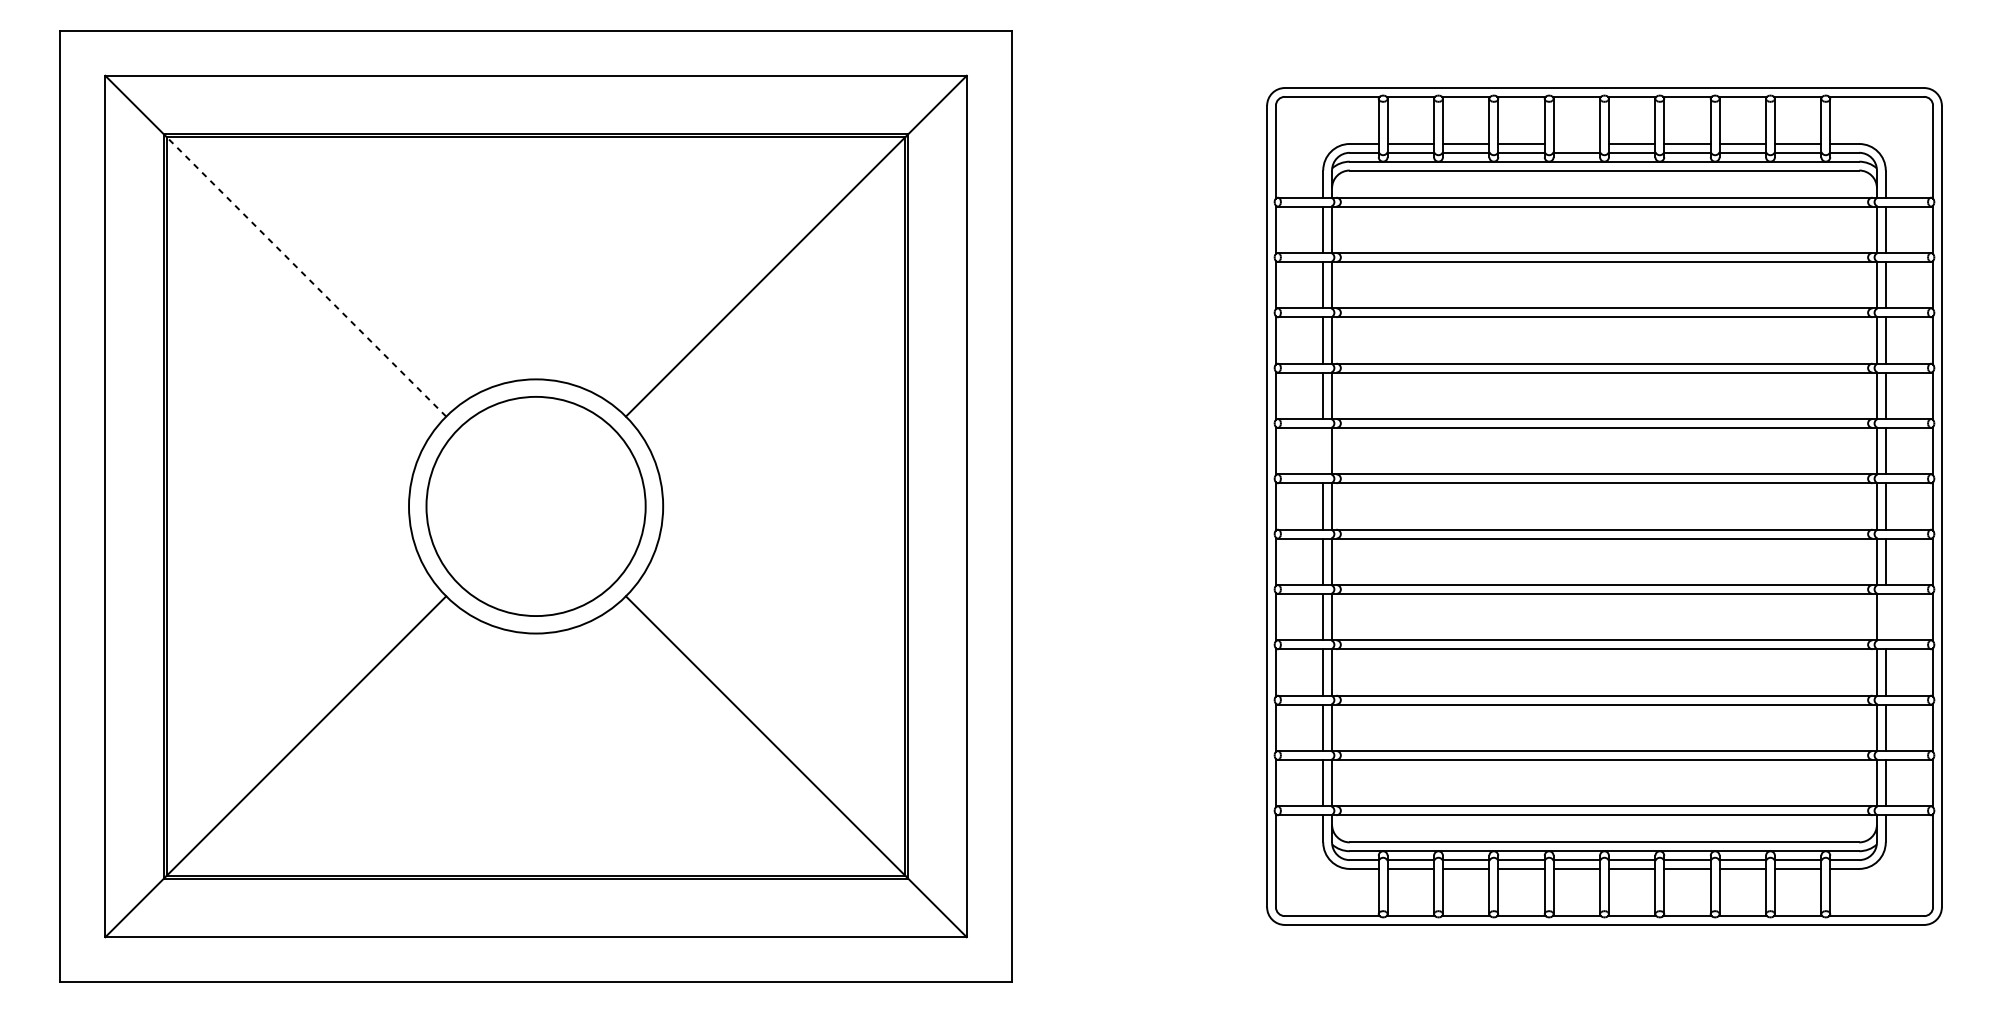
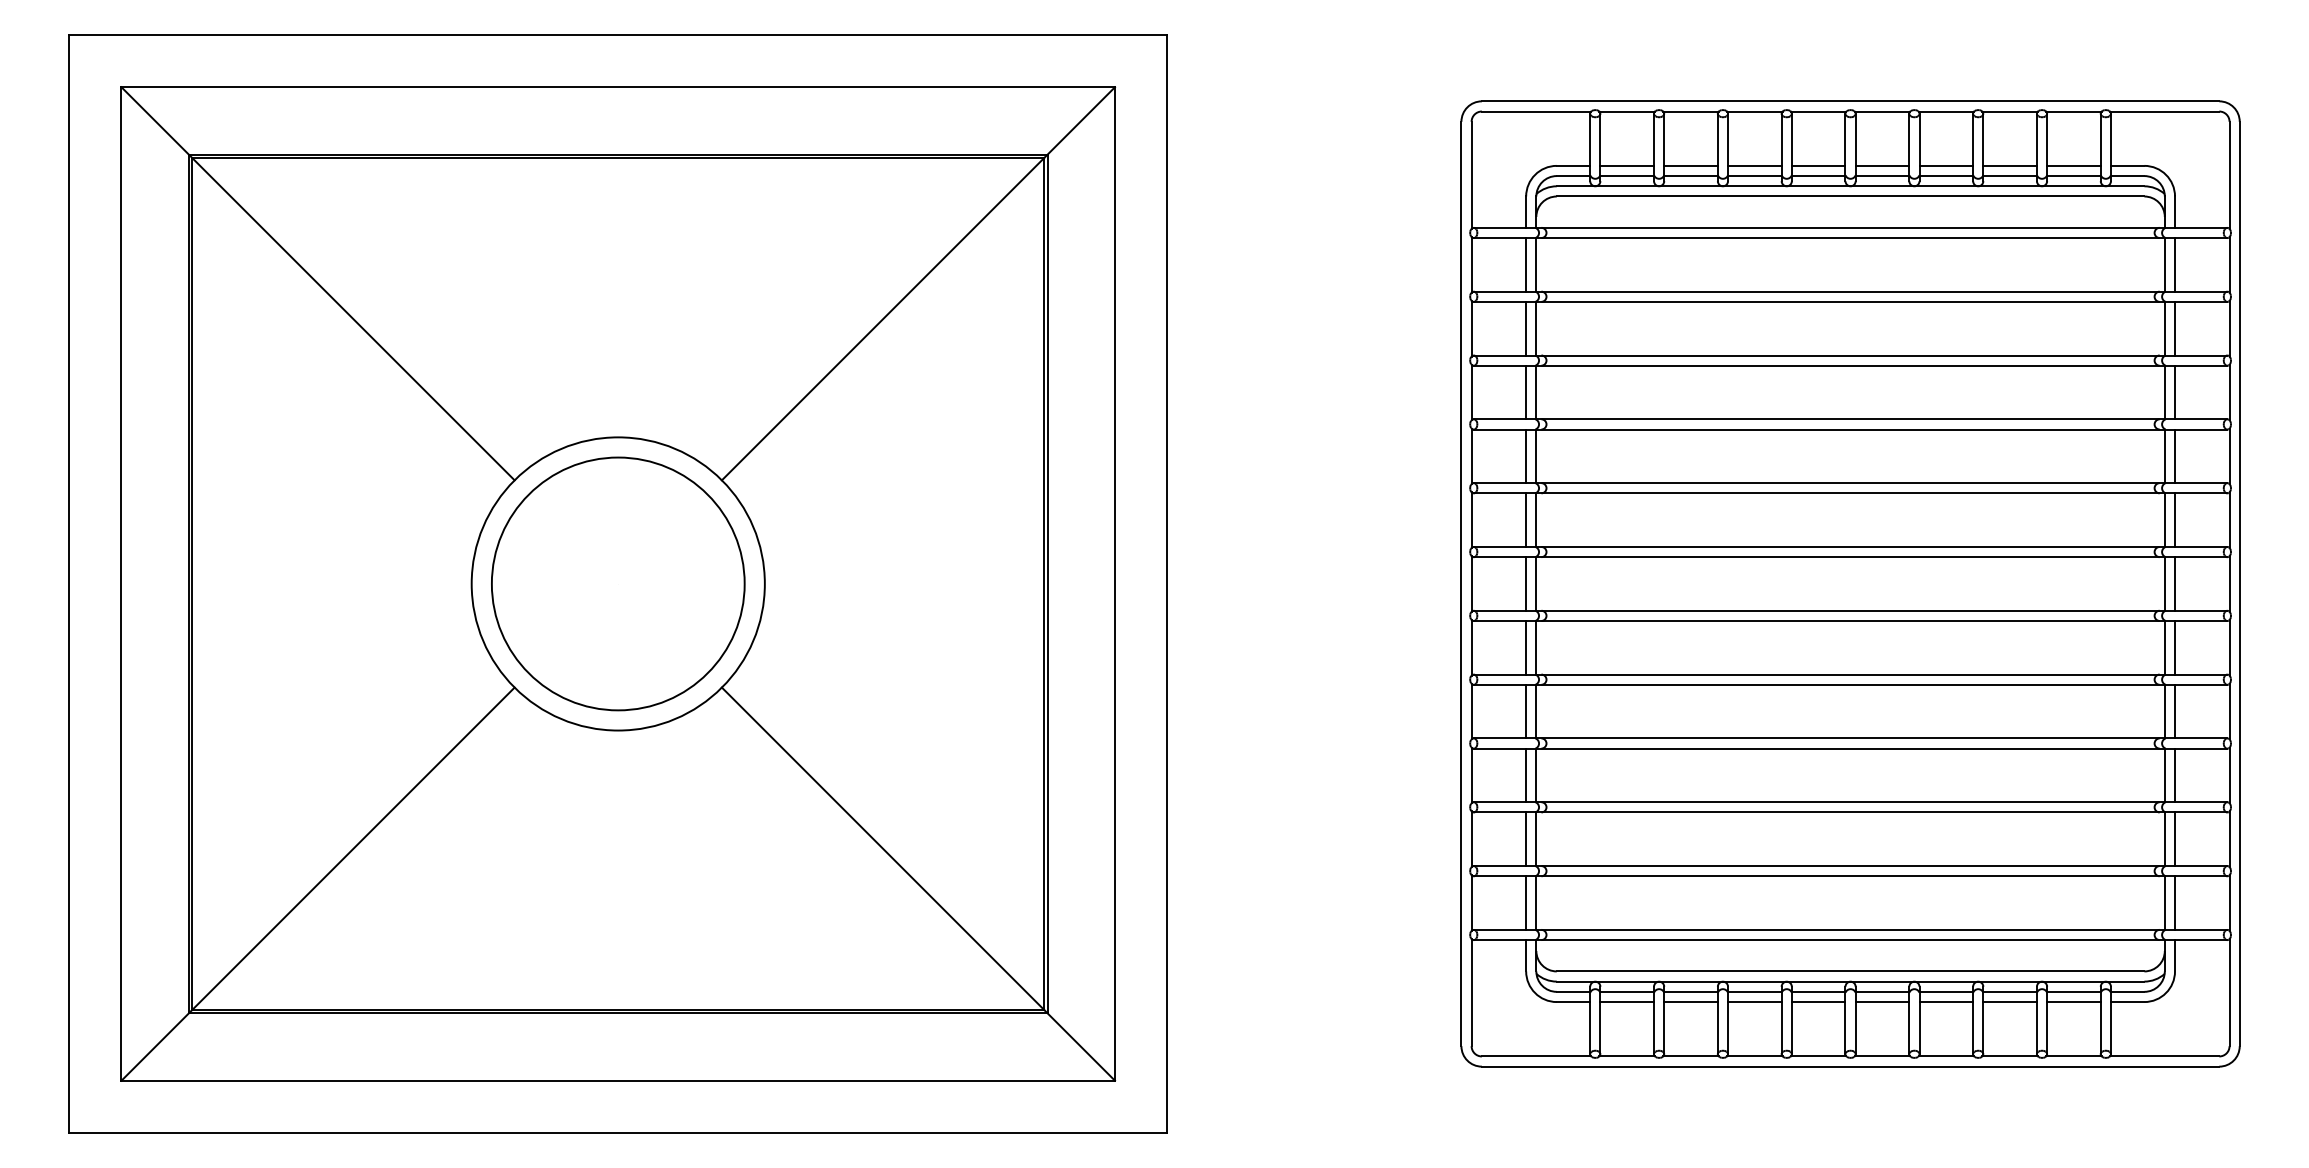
line: (1576, 143) -> (1818, 165), added
line: (306, 277) -> (353, 319), dashed -> solid
line: (1323, 450) -> (1526, 519), added
line: (1886, 617) -> (2175, 711), added

